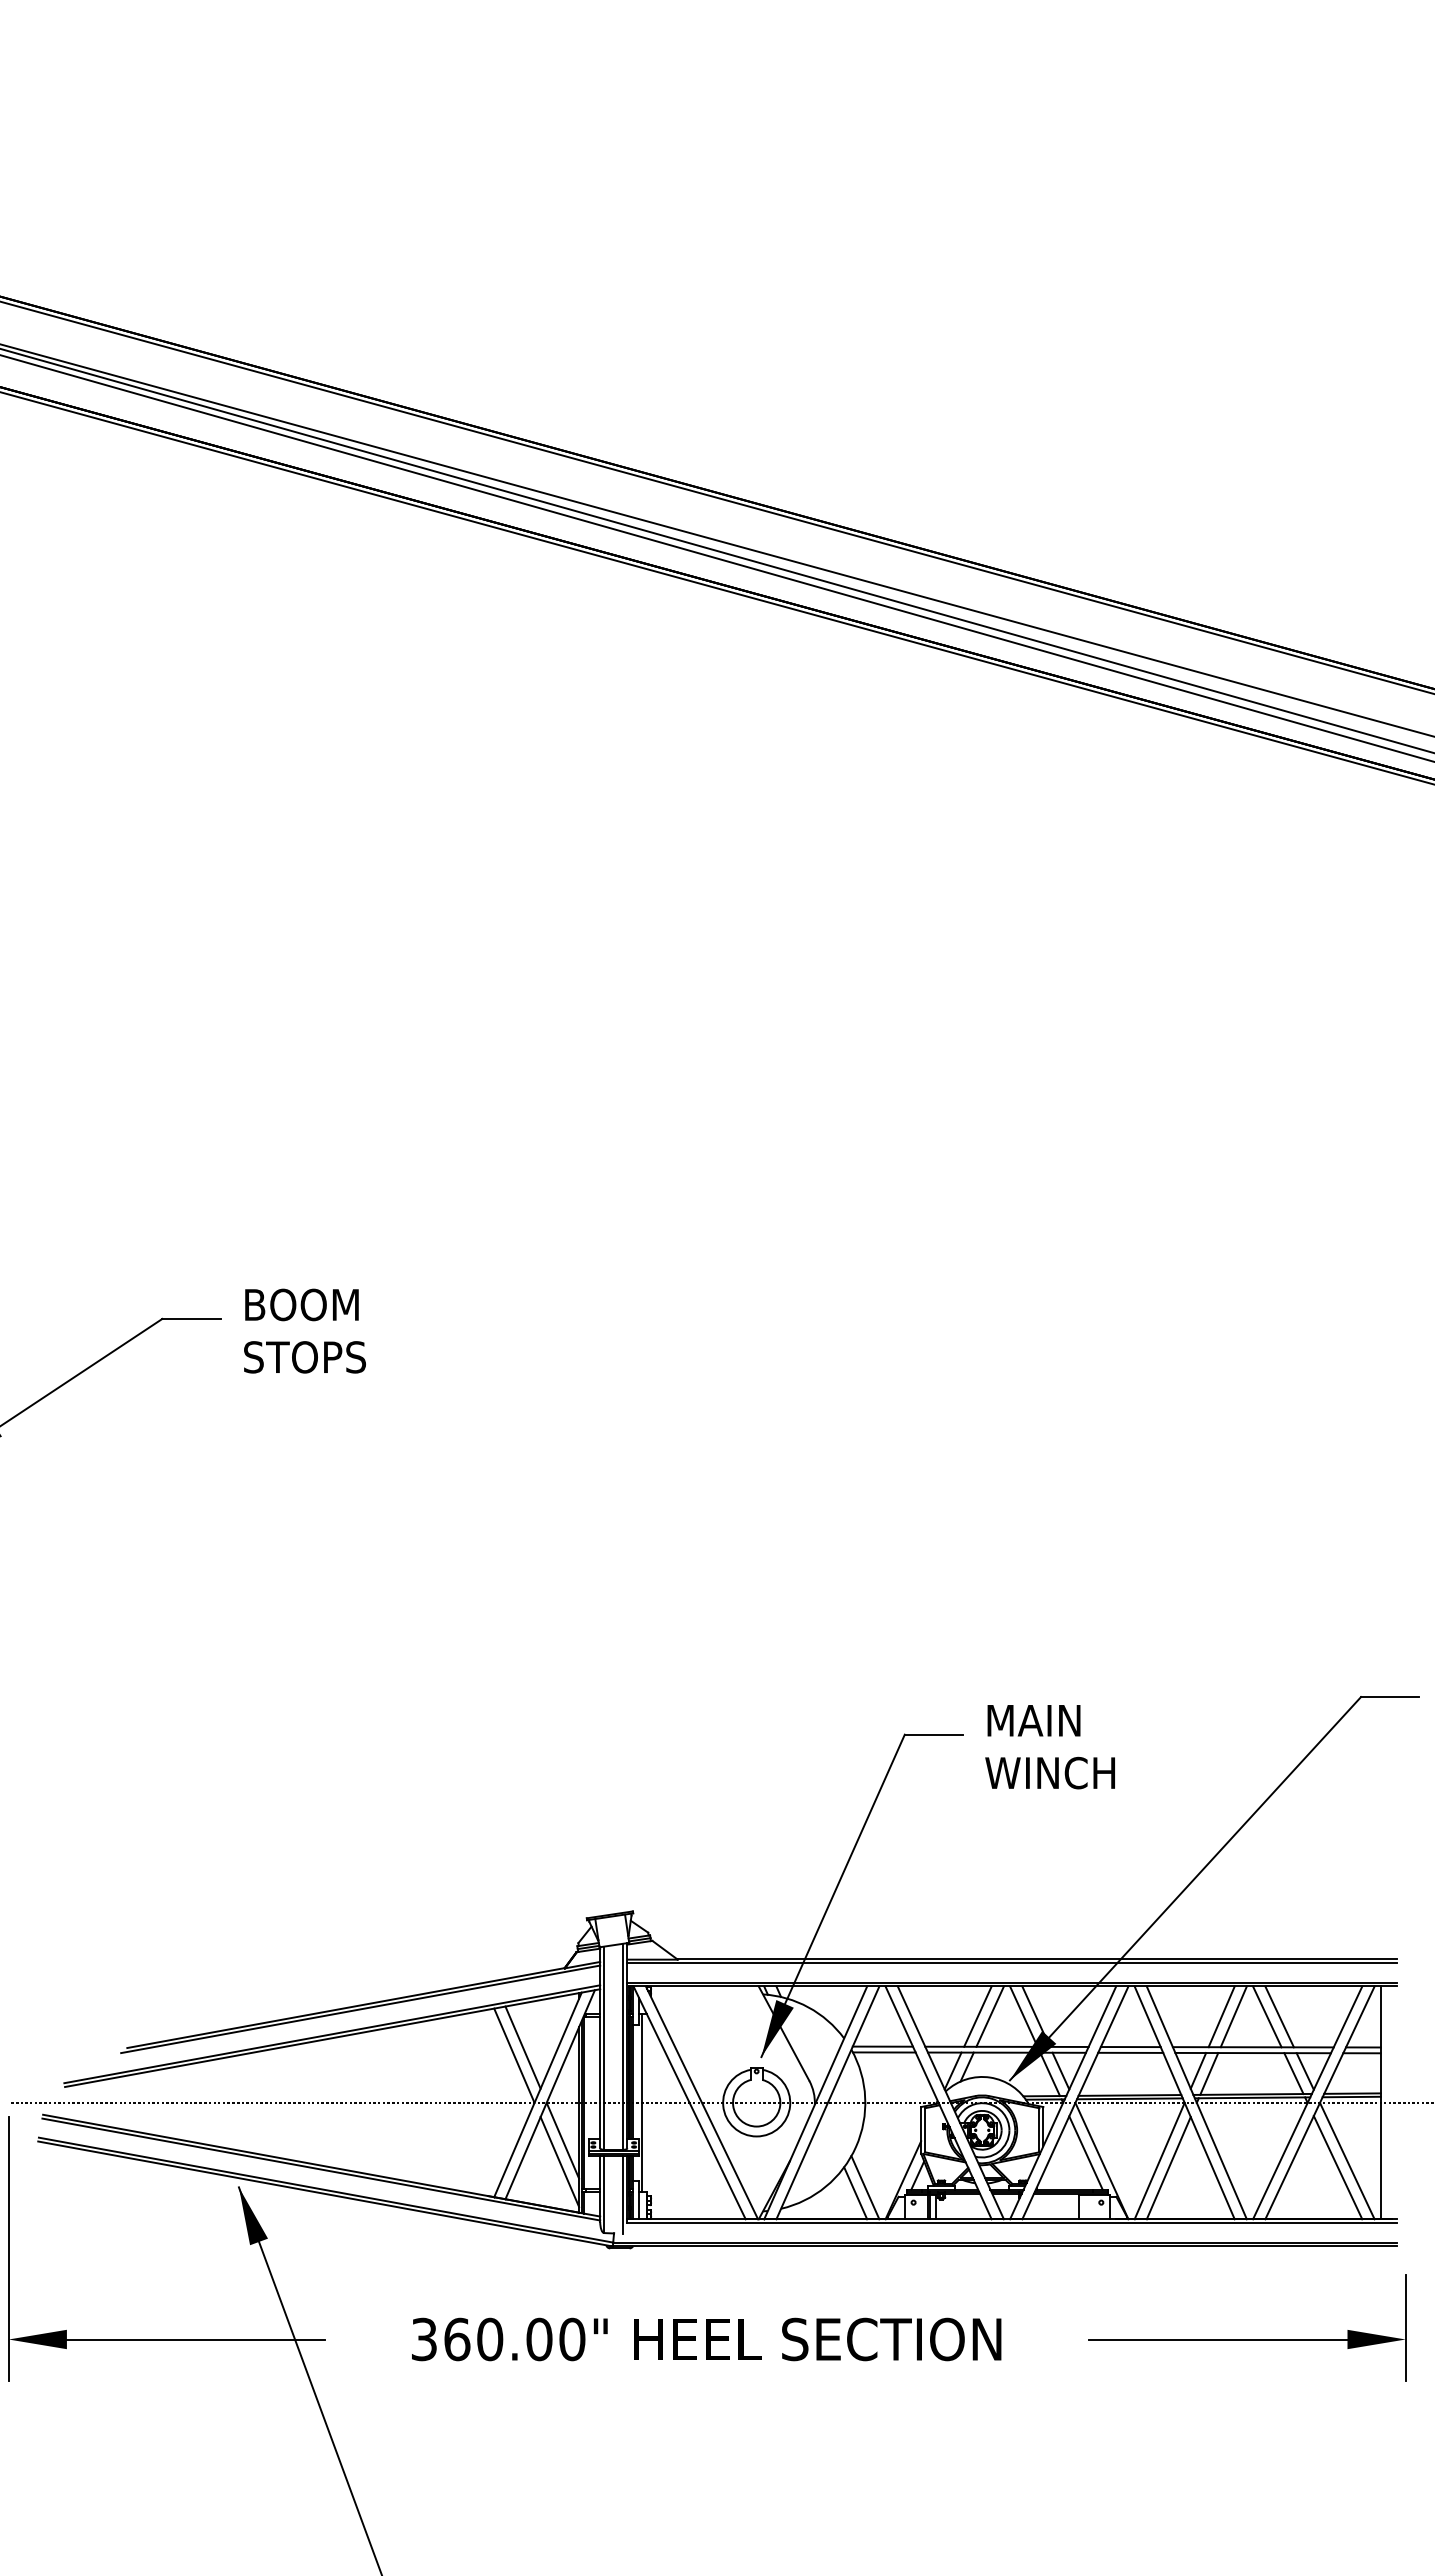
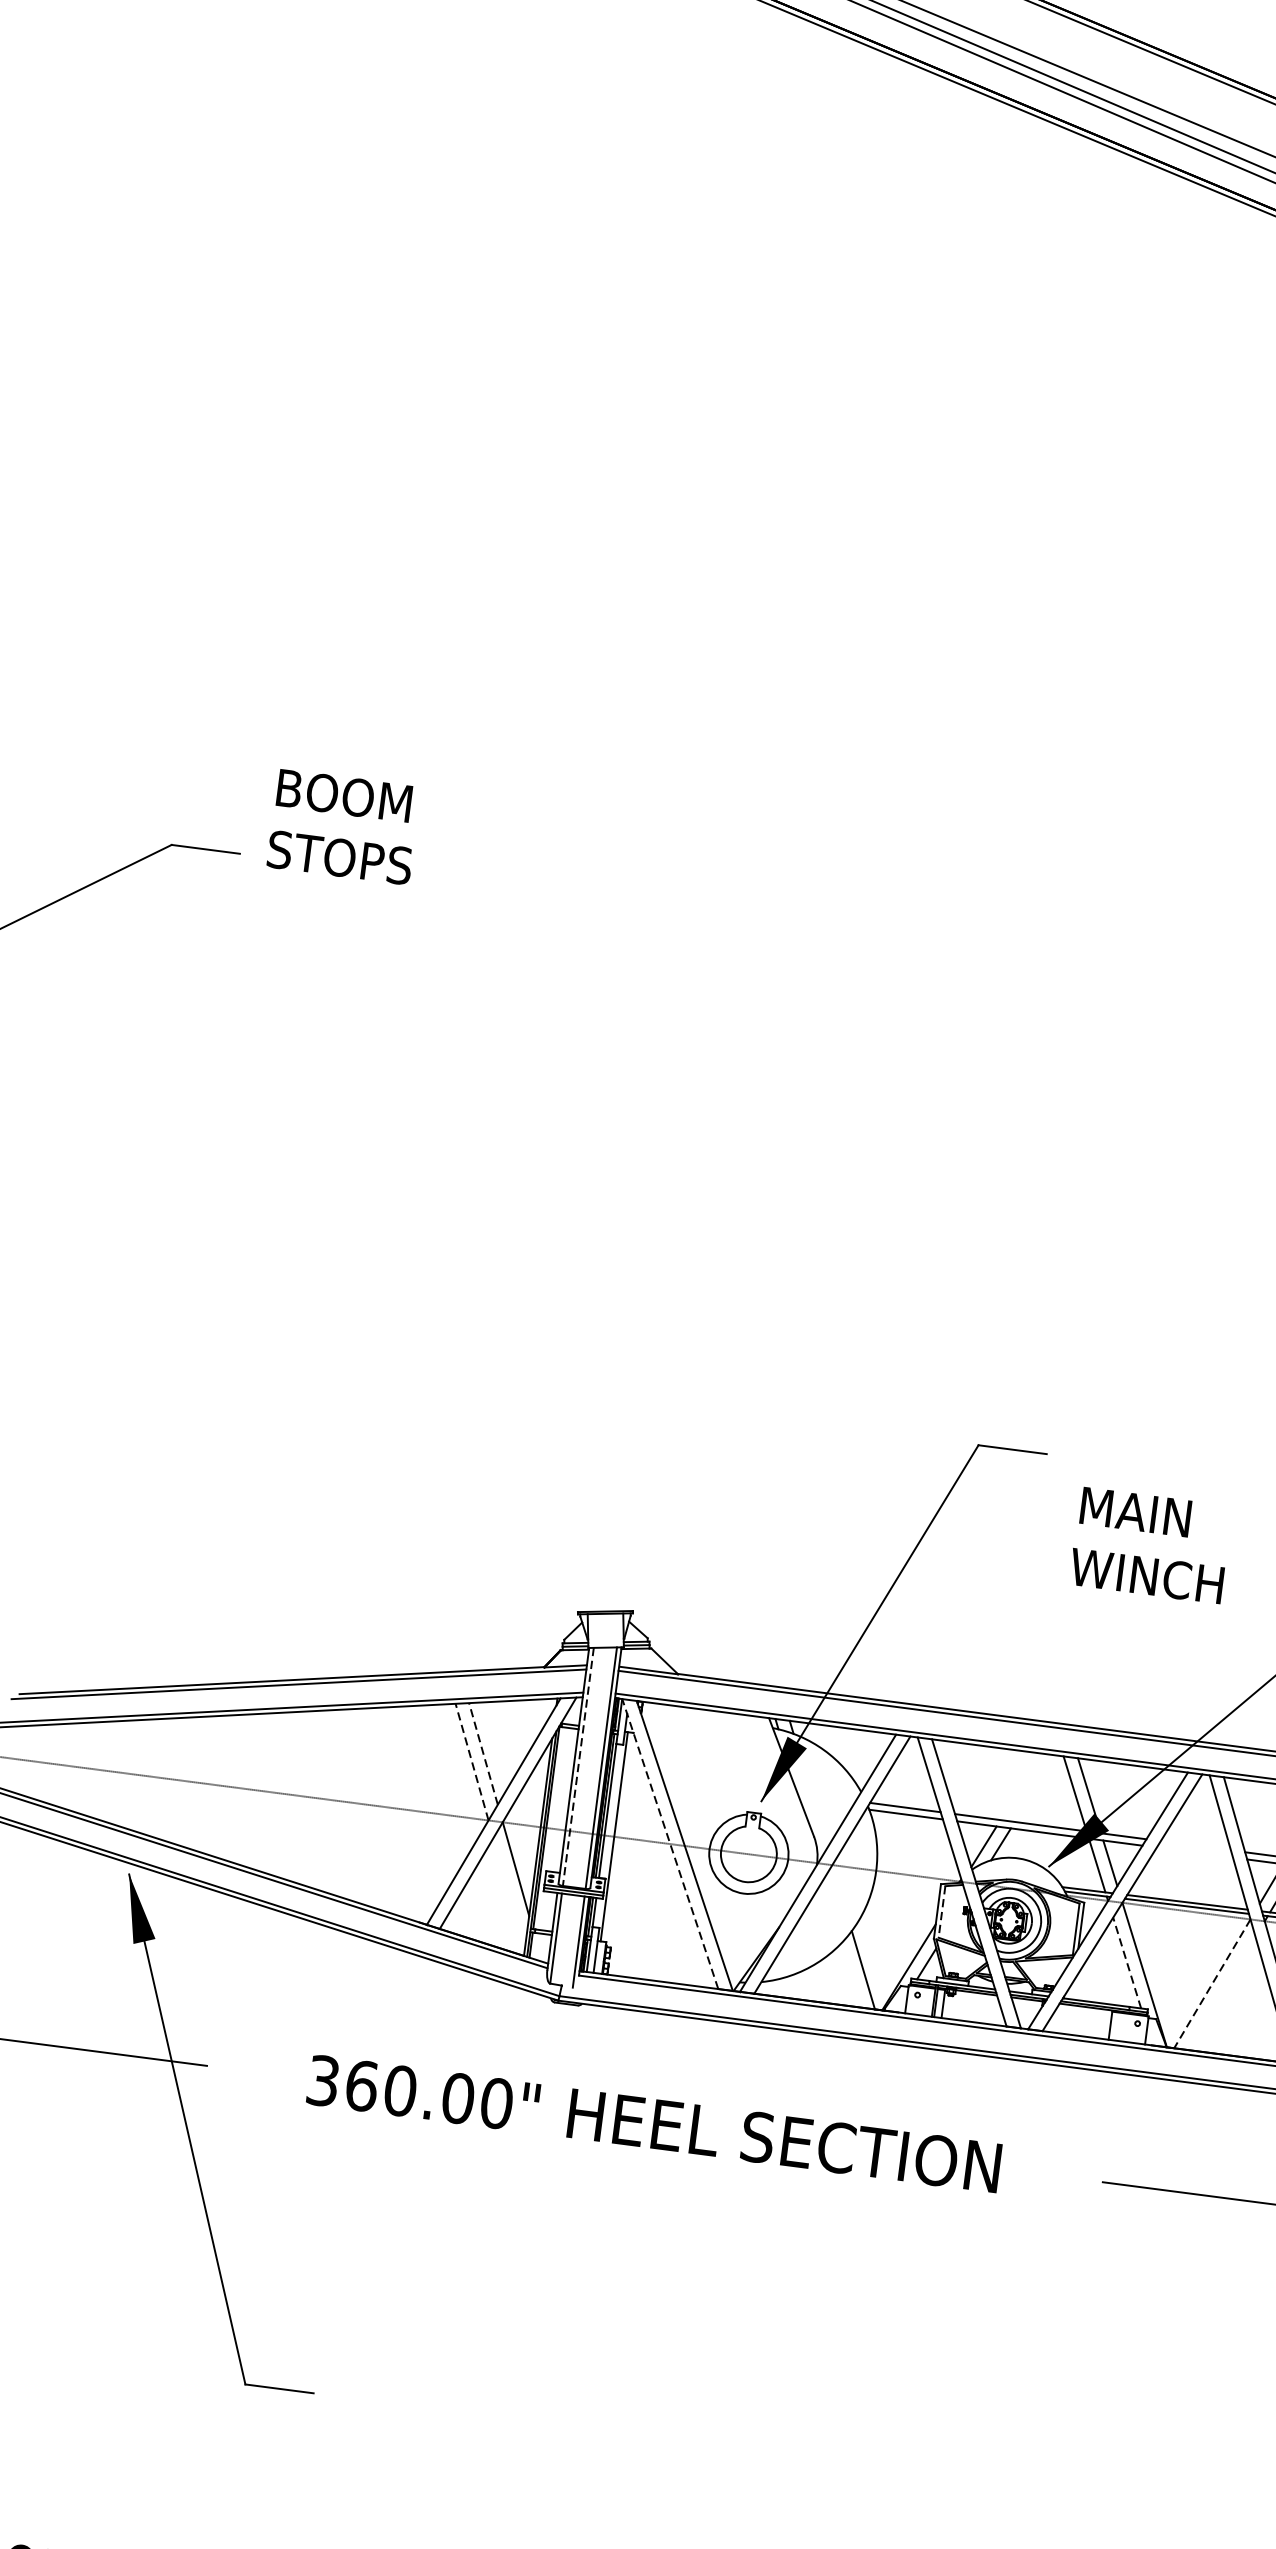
text: (304, 1330) -> (343, 826), moved
text: (1049, 1747) -> (1149, 1545), moved
line: (977, 2016) -> (1020, 1786), removed
line: (989, 2016) -> (1034, 1788), removed
line: (523, 2047) -> (484, 1753), solid -> dashed
line: (1130, 2047) -> (1195, 1846), removed
line: (604, 2048) -> (578, 1767), solid -> dashed
line: (1130, 2052) -> (1194, 1852), removed
line: (514, 2055) -> (472, 1761), solid -> dashed
line: (689, 2102) -> (670, 1843), solid -> dashed
line: (925, 2130) -> (942, 1912), solid -> dashed
line: (1085, 2152) -> (1126, 1962), solid -> dashed
line: (559, 2161) -> (508, 1892), removed
line: (1159, 2161) -> (1212, 1984), solid -> dashed
line: (1168, 2168) -> (1221, 1993), removed
line: (855, 2193) -> (850, 1975), removed

